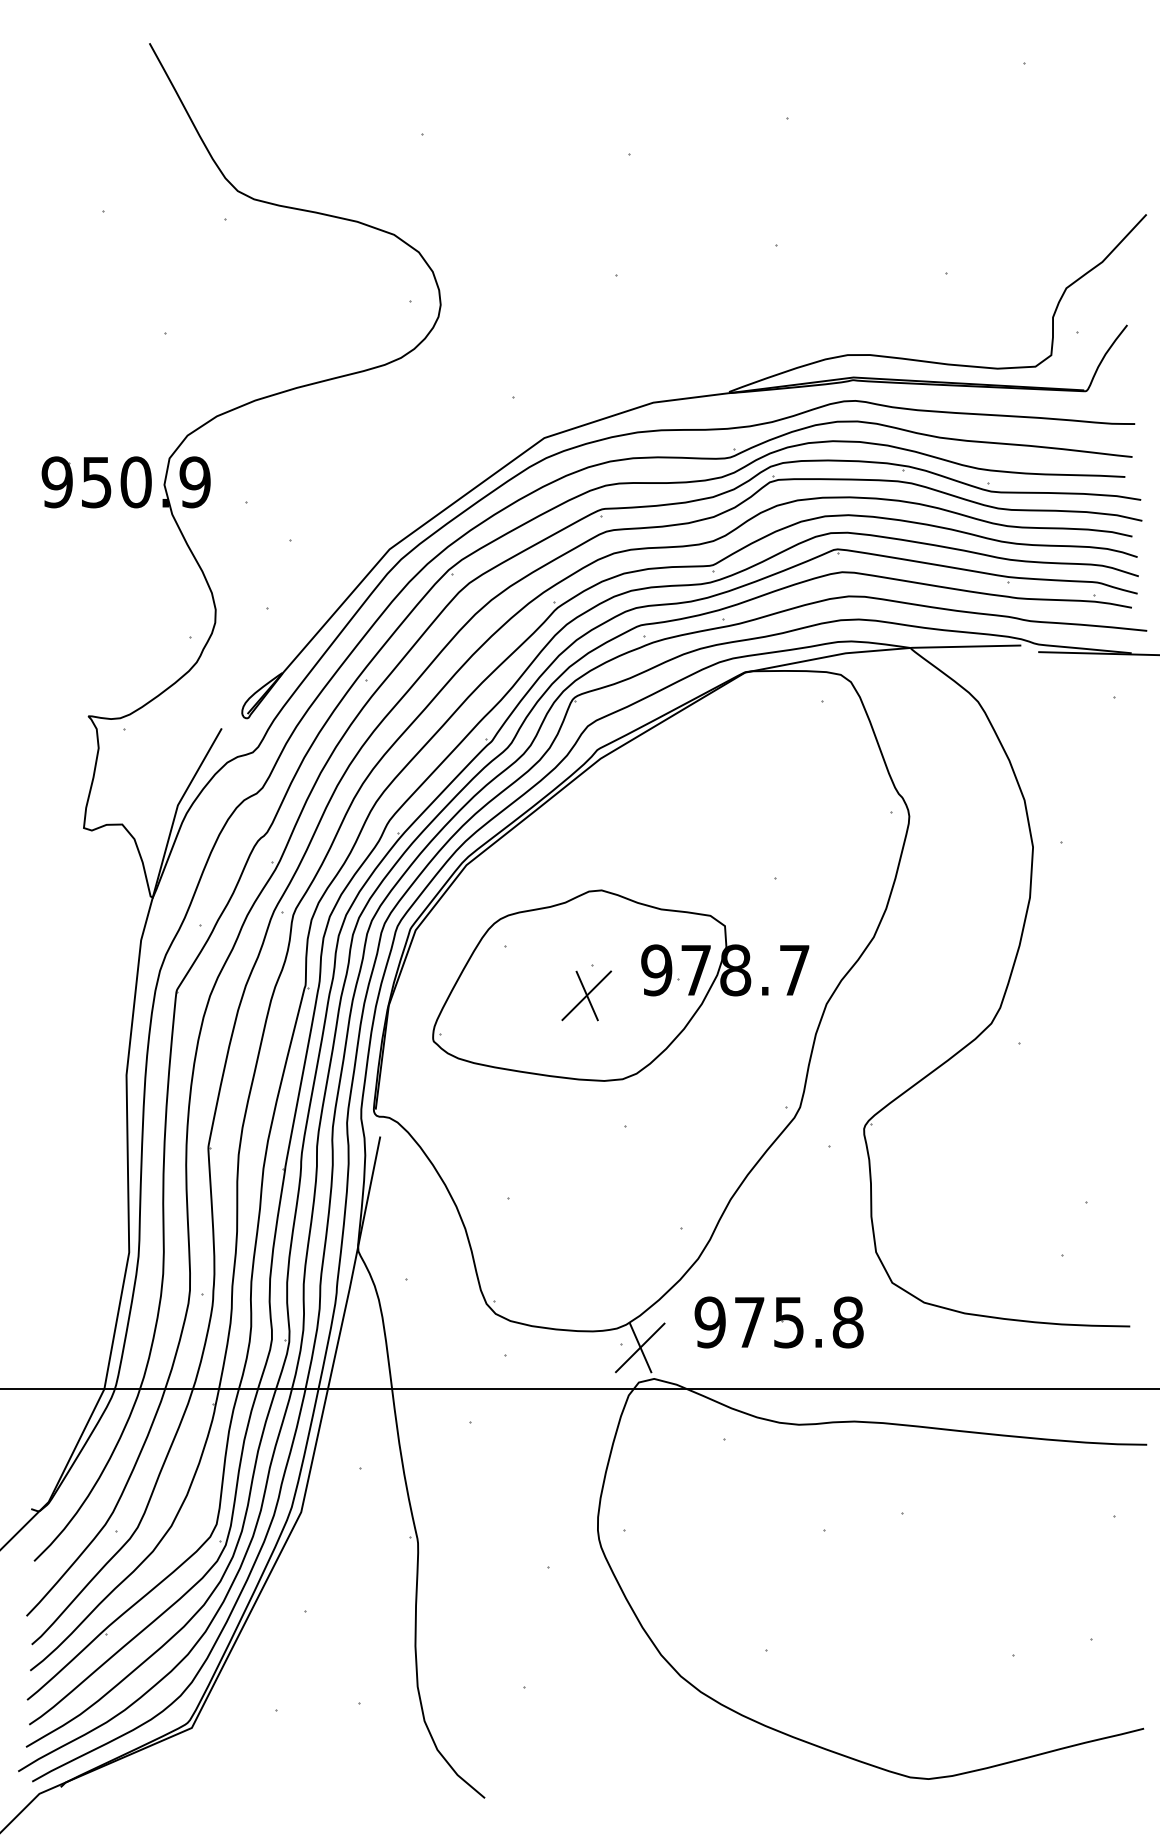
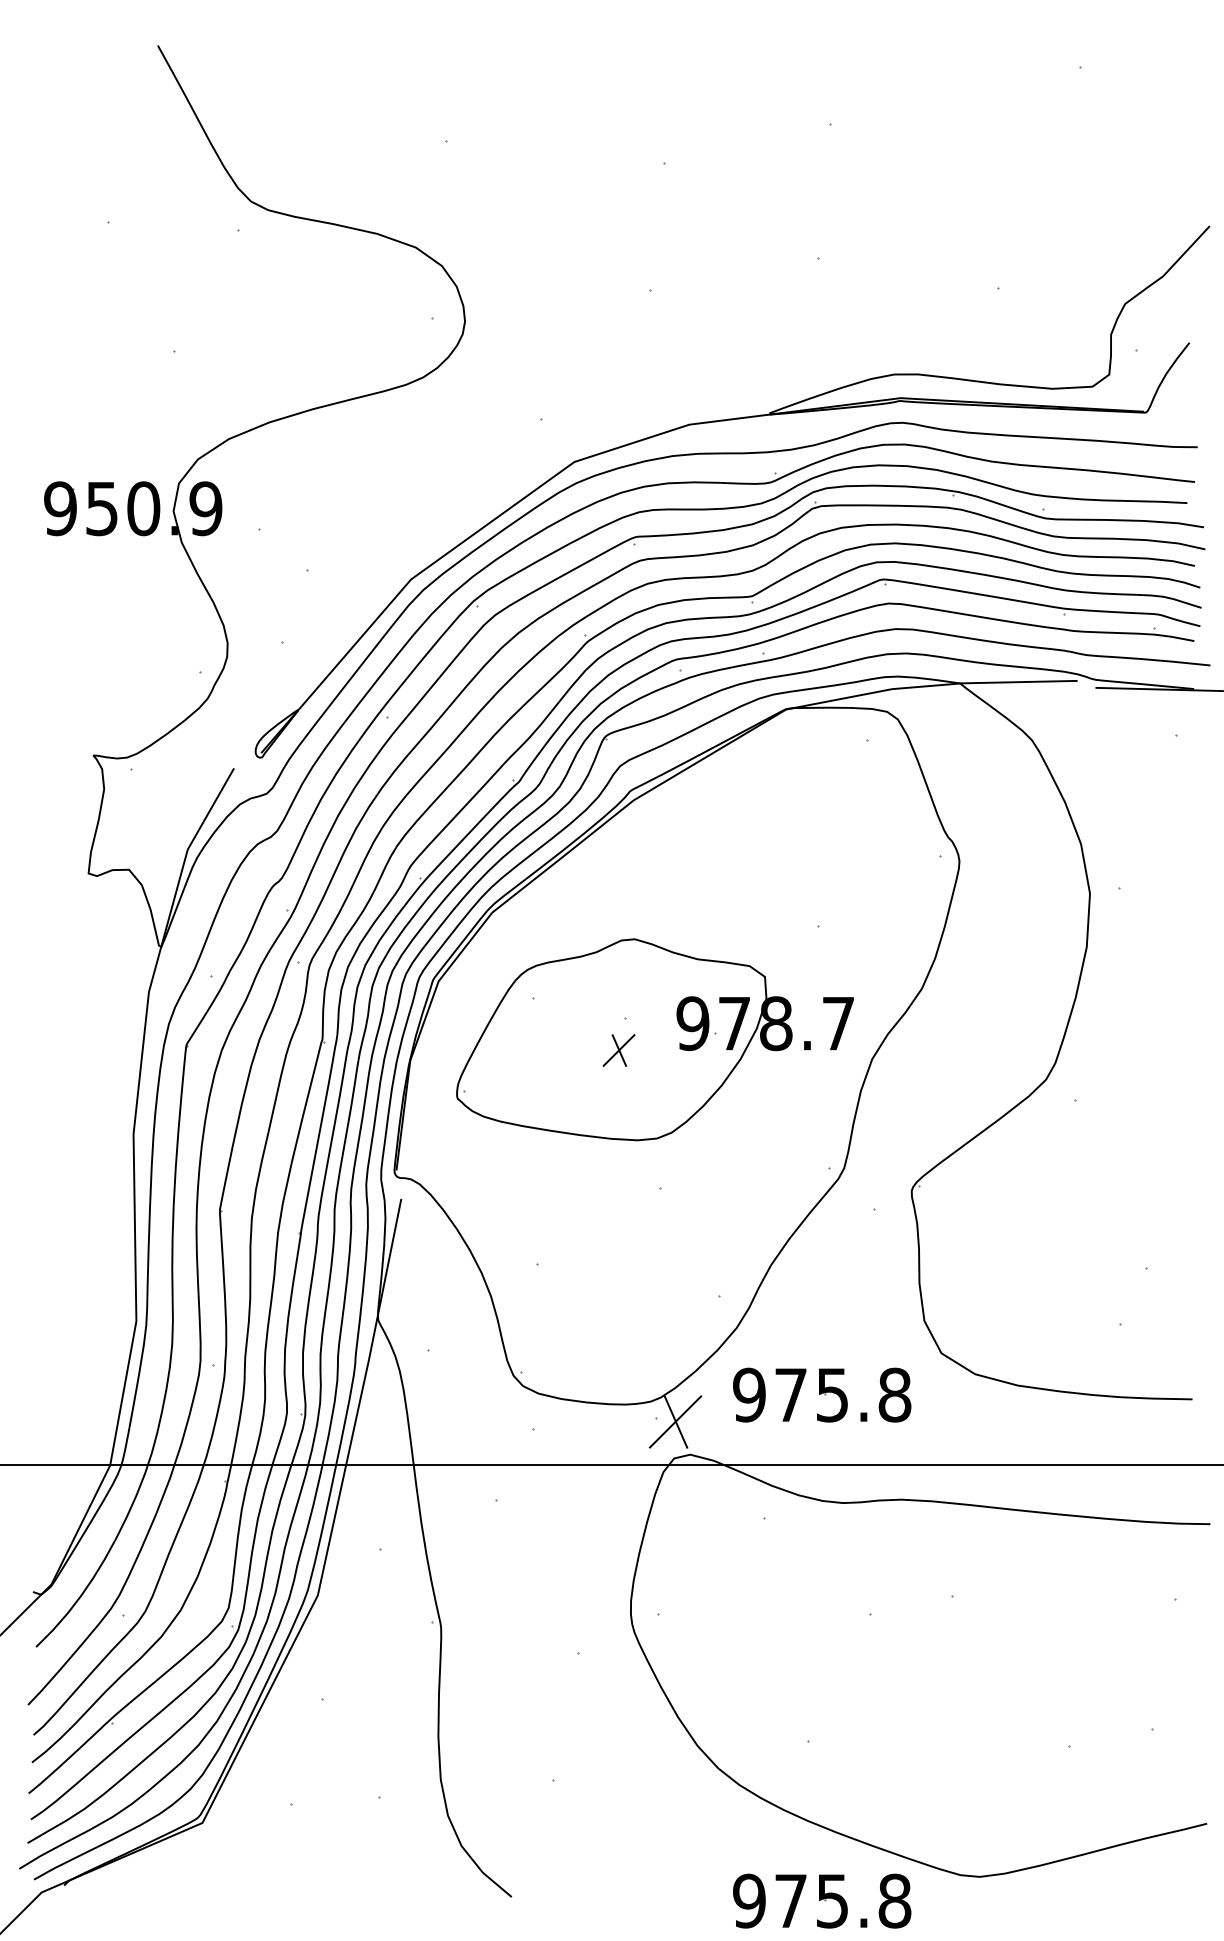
part: (586, 995) -> (618, 1050), size x0.6
part: (779, 1801) -> (822, 1900), added

